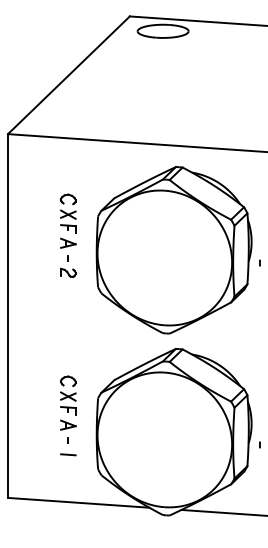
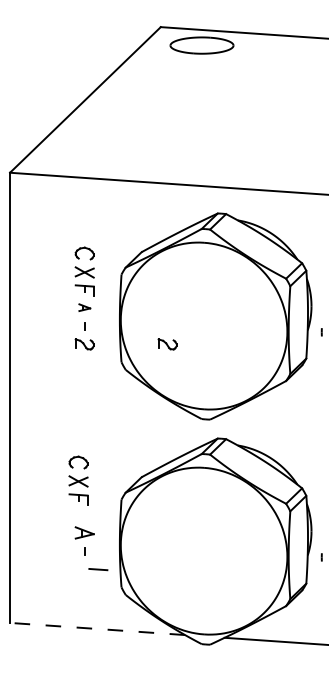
part: (68, 242) -> (84, 306), size x0.6
part: (135, 272) -> (167, 343), added
part: (68, 395) -> (78, 480), moved
line: (68, 454) -> (98, 569), moved
line: (78, 502) -> (97, 628), solid -> dashed

